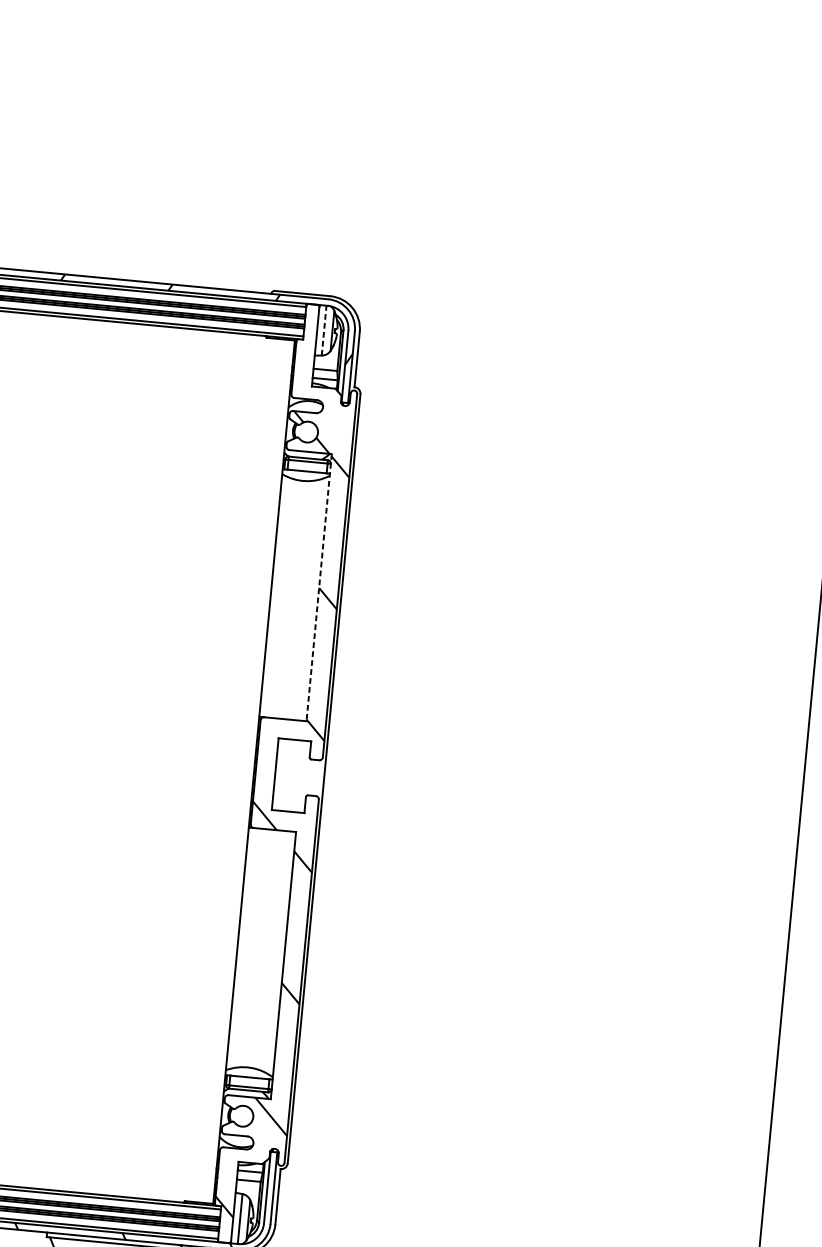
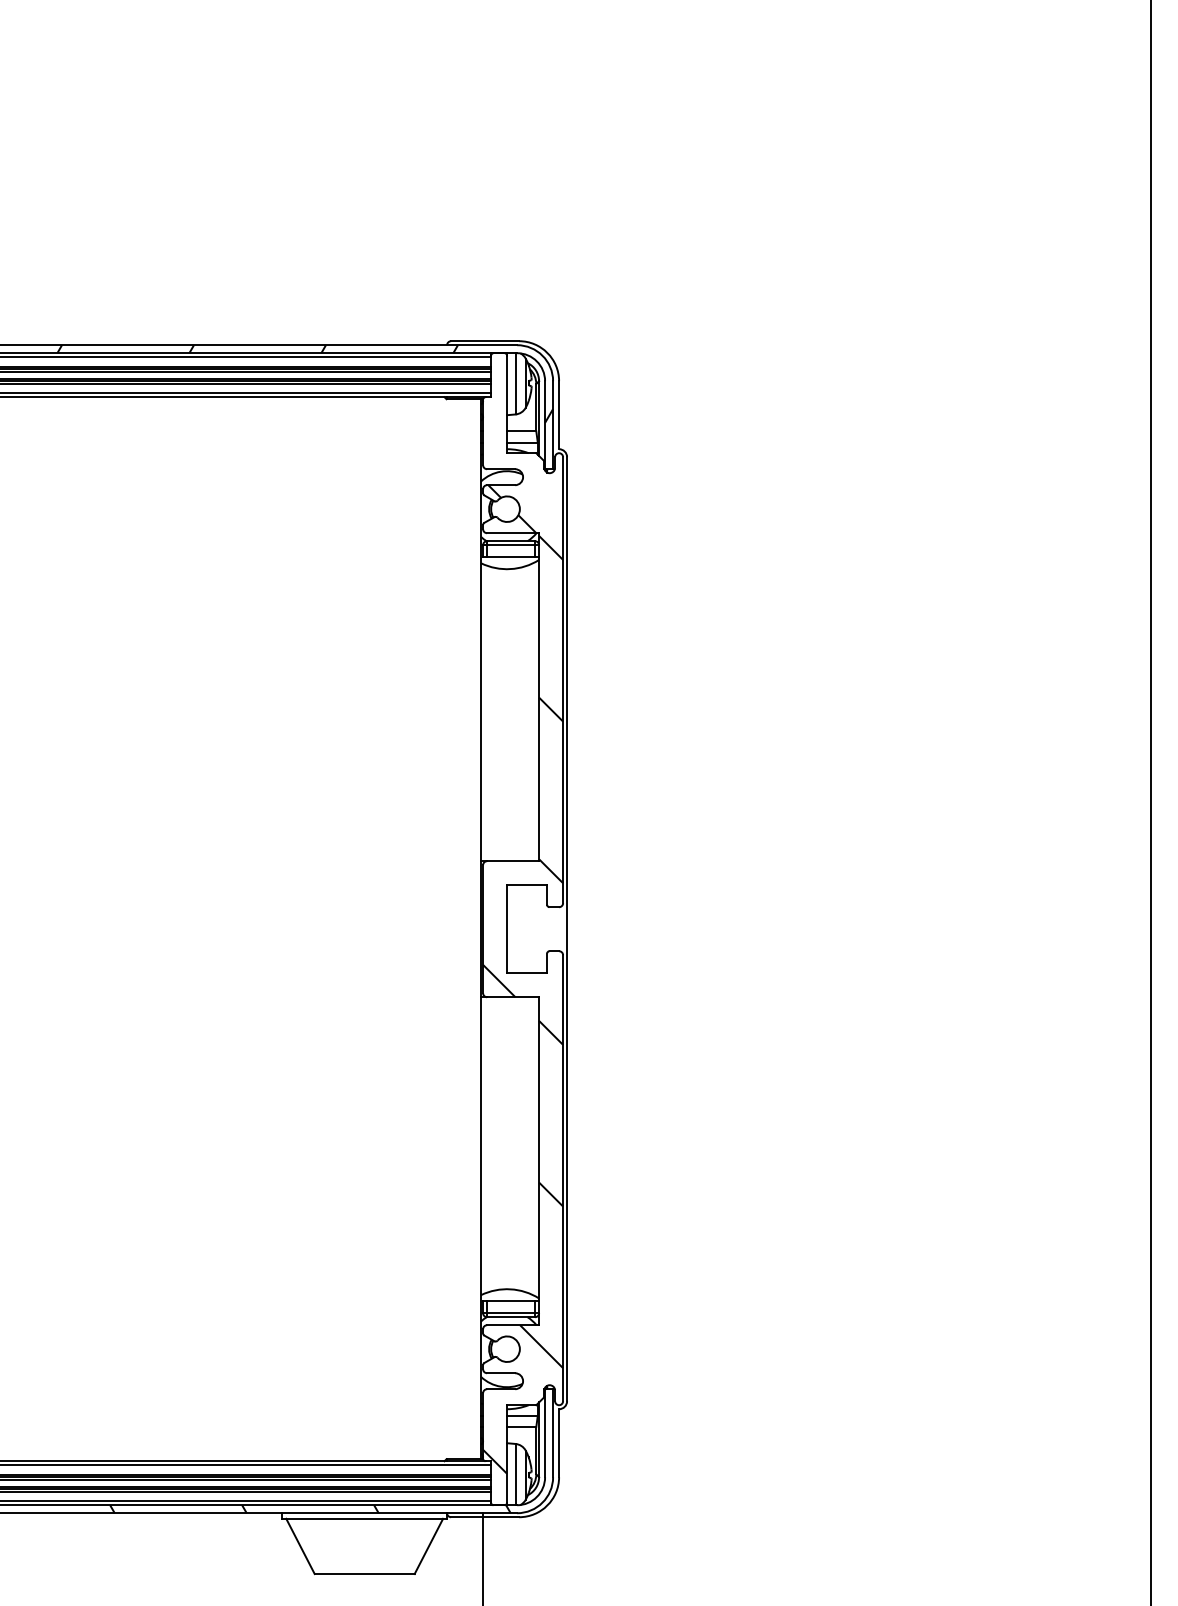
line: (324, 330) -> (515, 383), dashed -> solid
line: (319, 587) -> (539, 697), dashed -> solid

